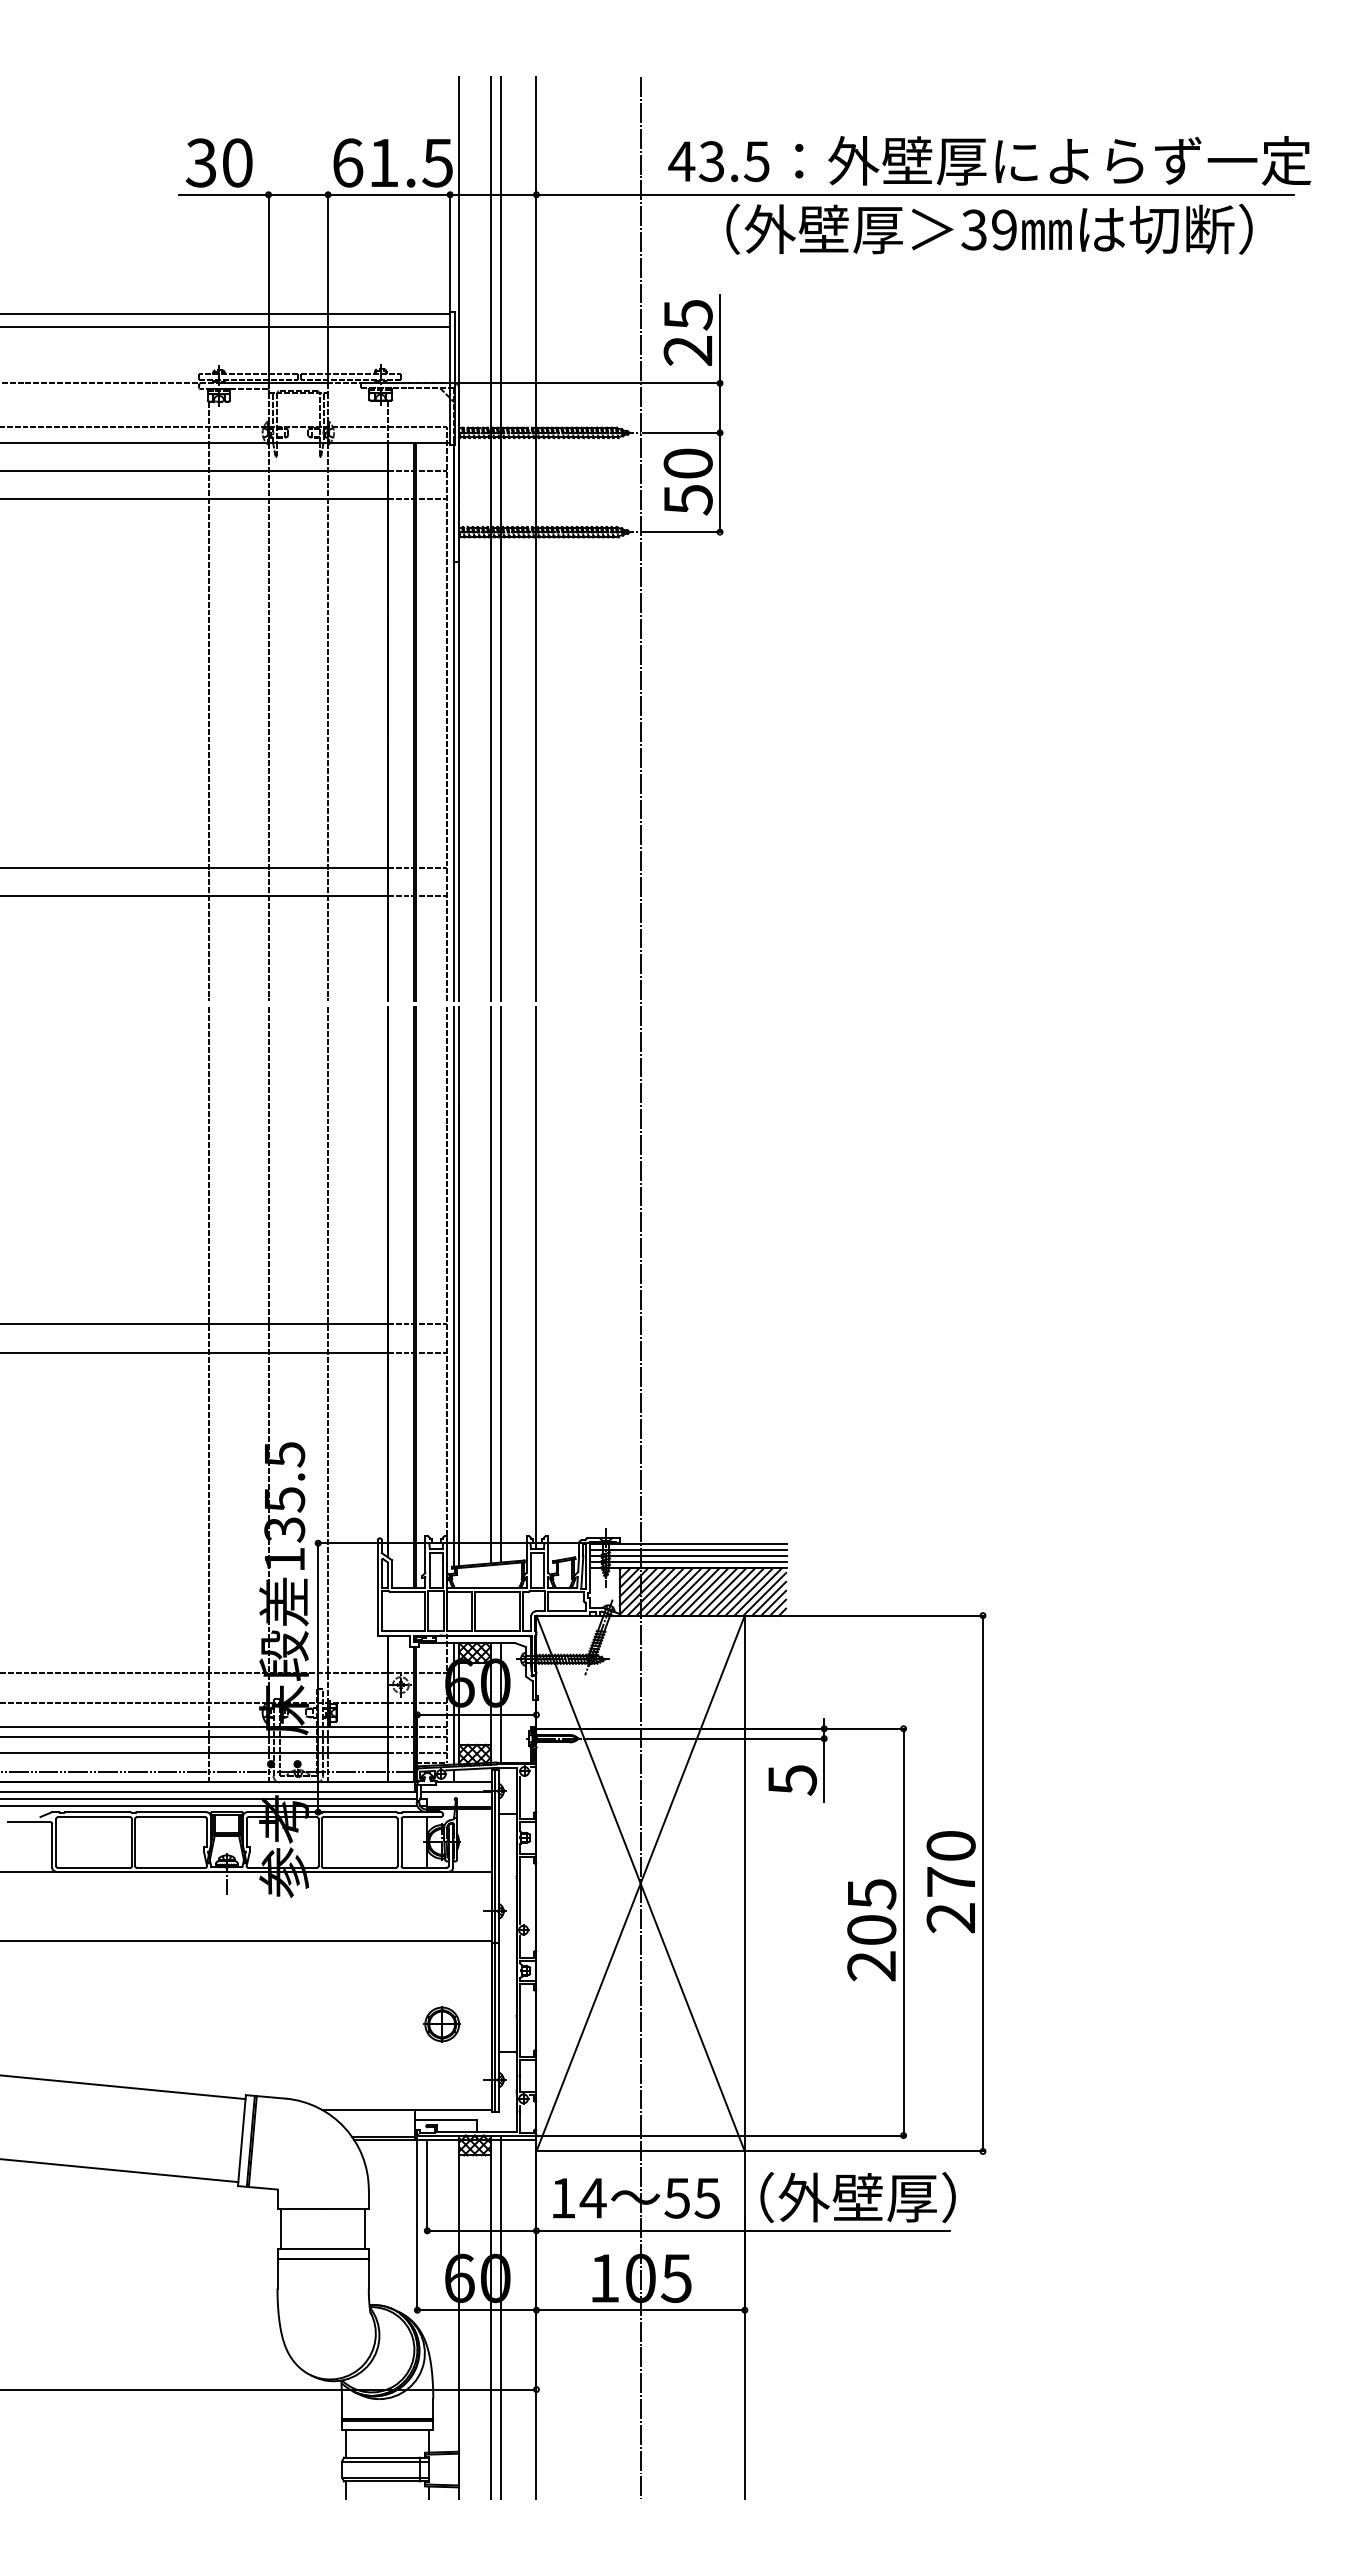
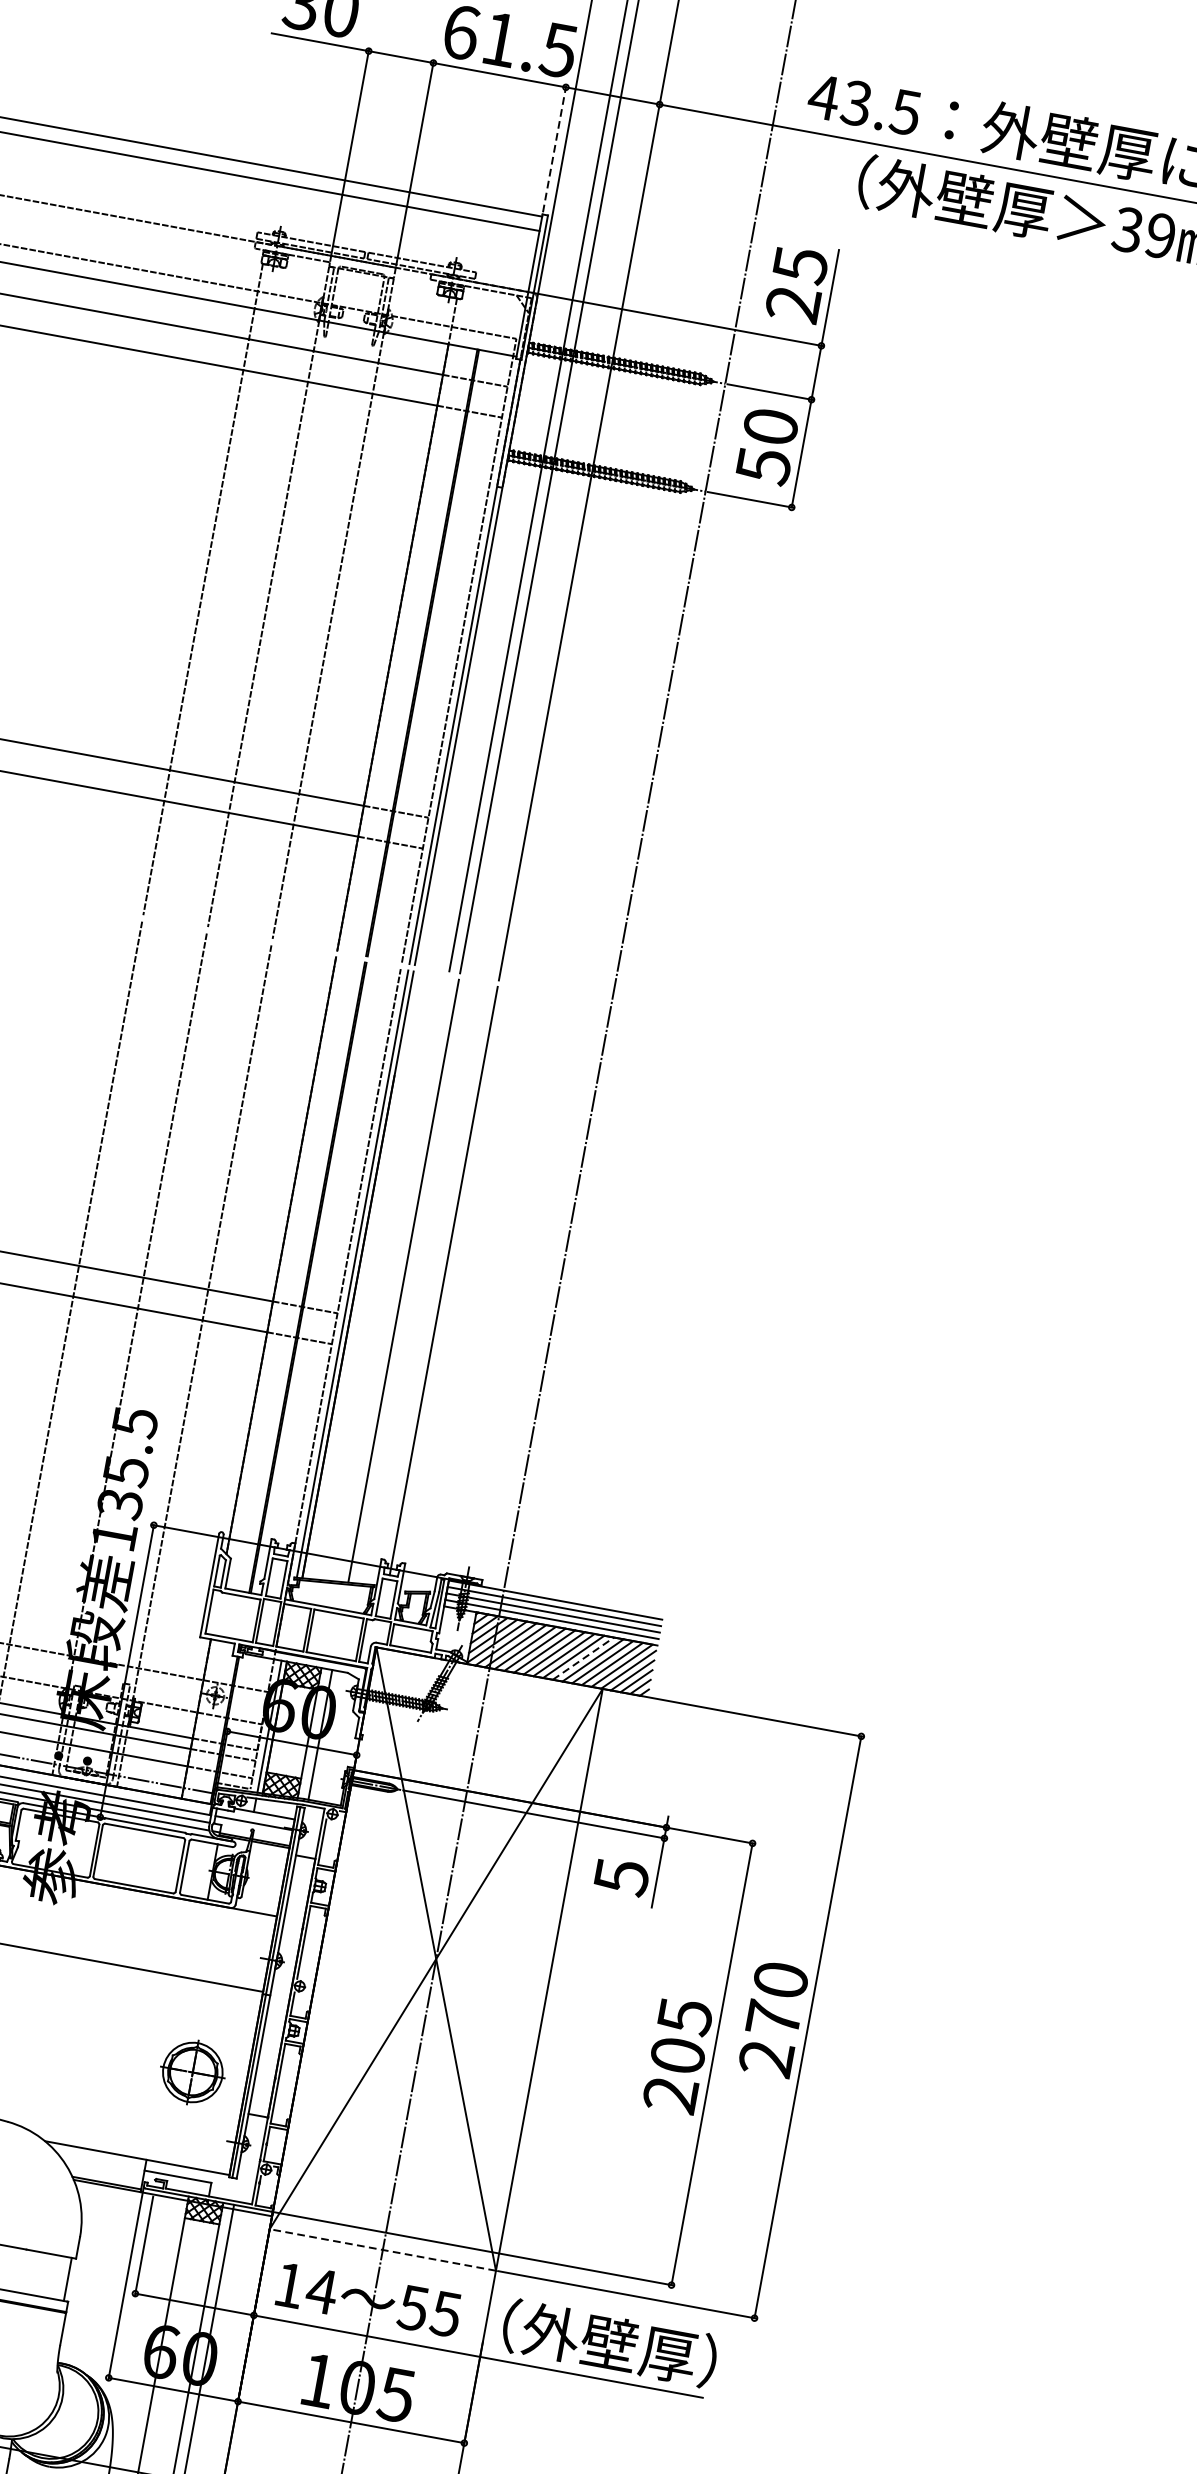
line: (450, 251) -> (555, 148), solid -> dashed
line: (490, 1285) -> (392, 1279), removed
line: (722, 1591) -> (583, 1658), solid -> dashed
part: (441, 2024) -> (191, 2072), size x1.6
line: (640, 2151) -> (382, 2249), solid -> dashed

